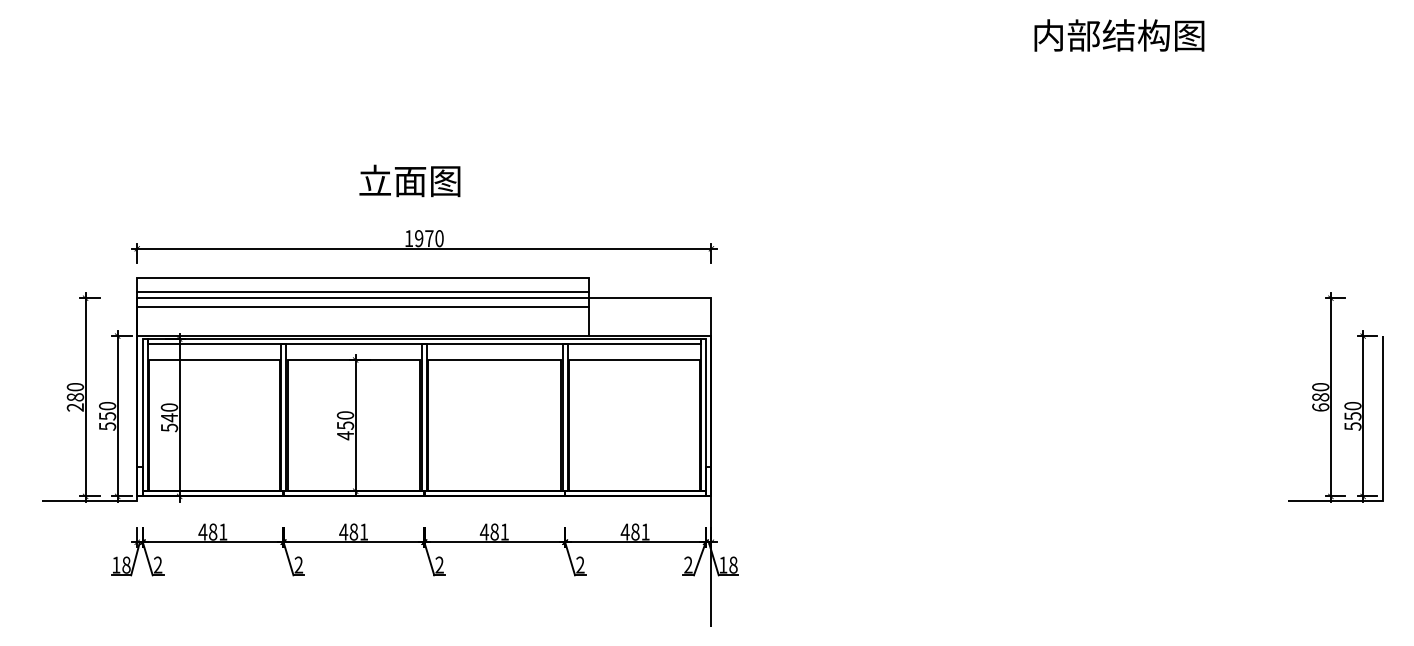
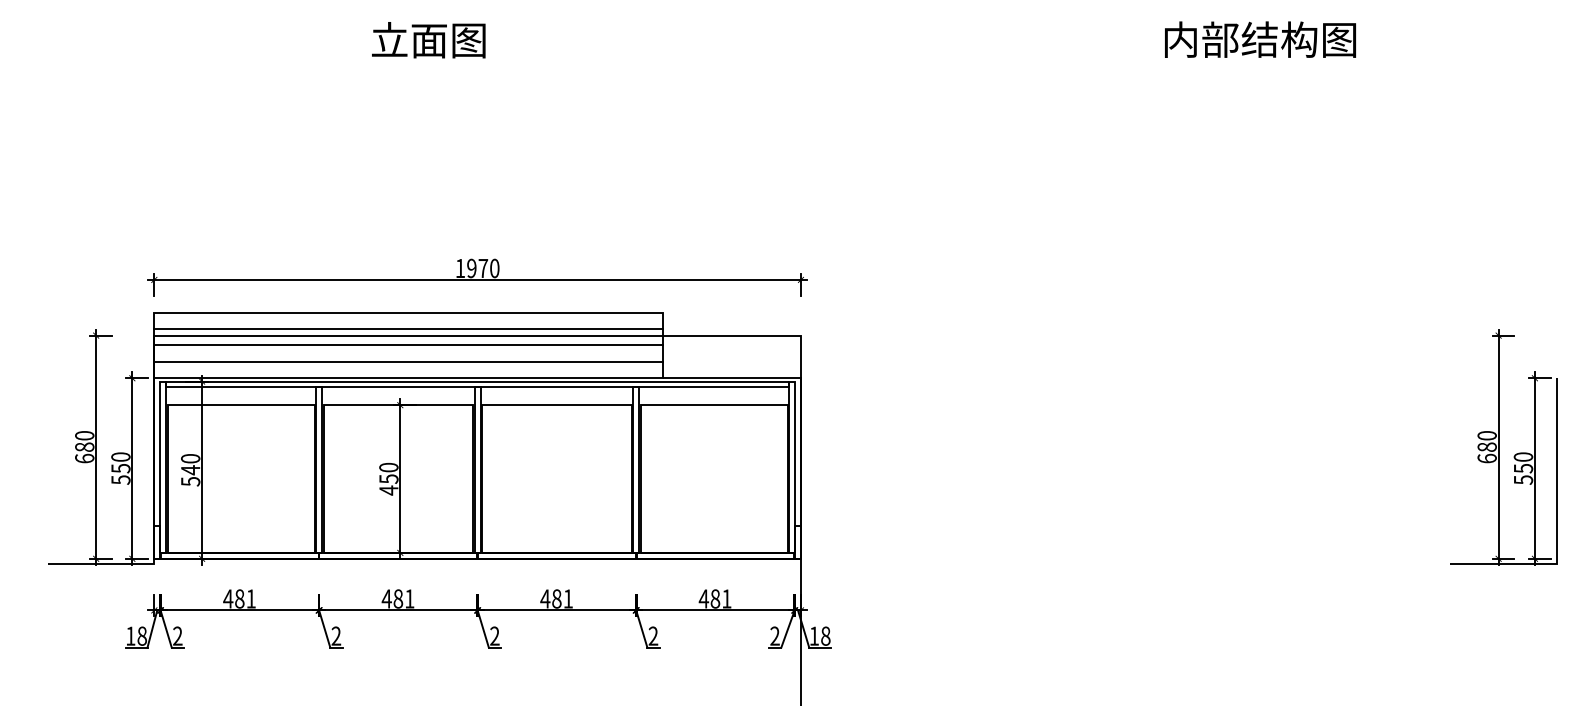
text: (409, 180) -> (428, 39), moved
line: (362, 321) -> (408, 361), added
text: (75, 407) -> (84, 458), 280 -> 680

